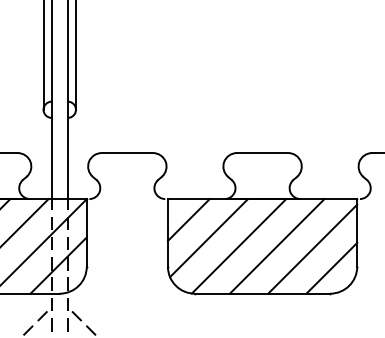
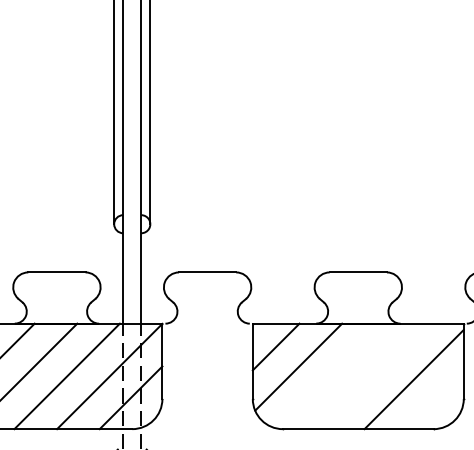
line: (238, 245) -> (331, 375), removed
line: (277, 246) -> (374, 376), removed
line: (331, 267) -> (435, 400), removed

